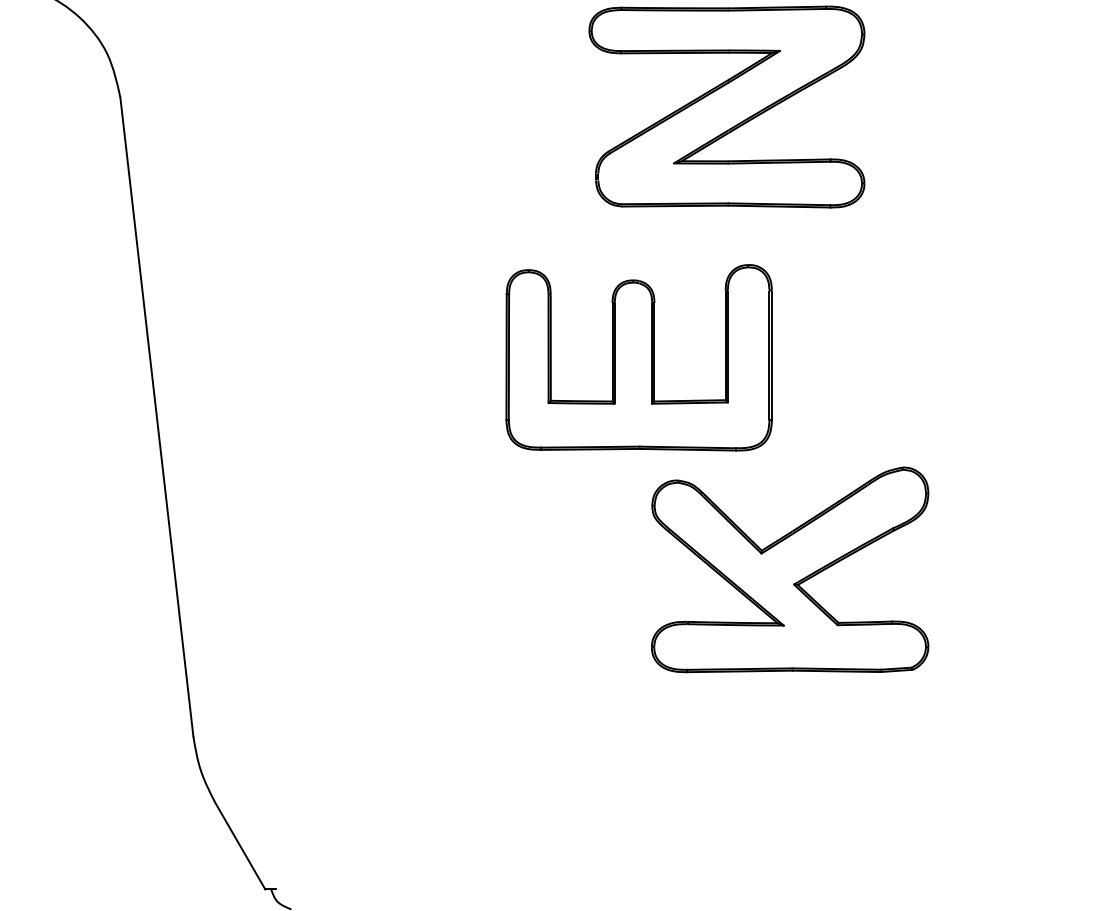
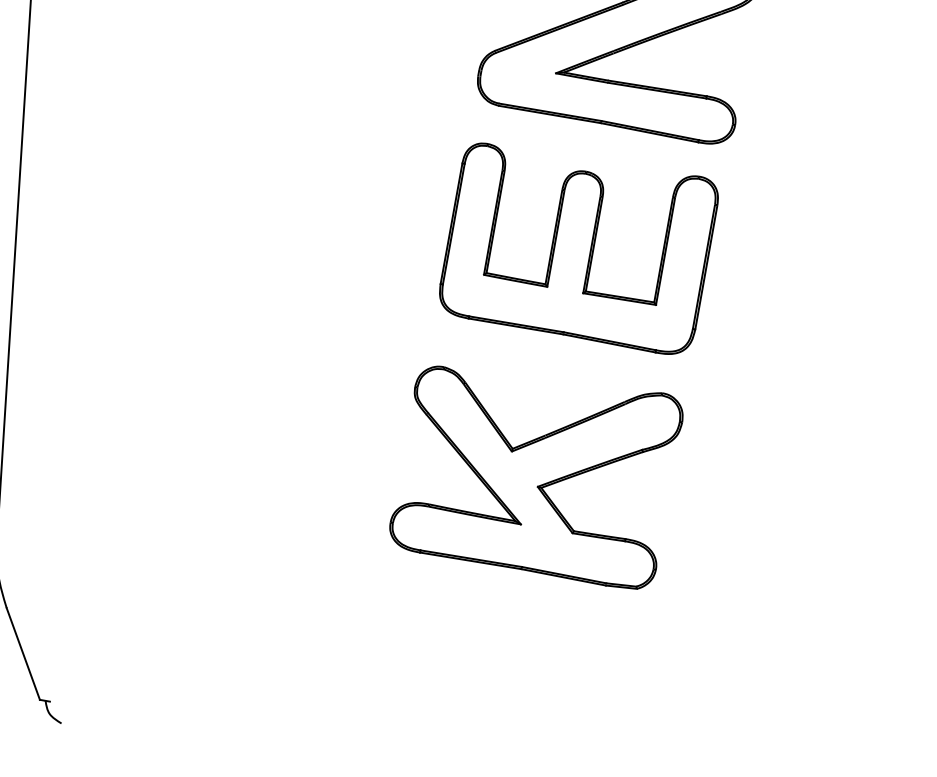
part: (638, 357) -> (578, 246), moved
part: (790, 569) -> (536, 471), moved

